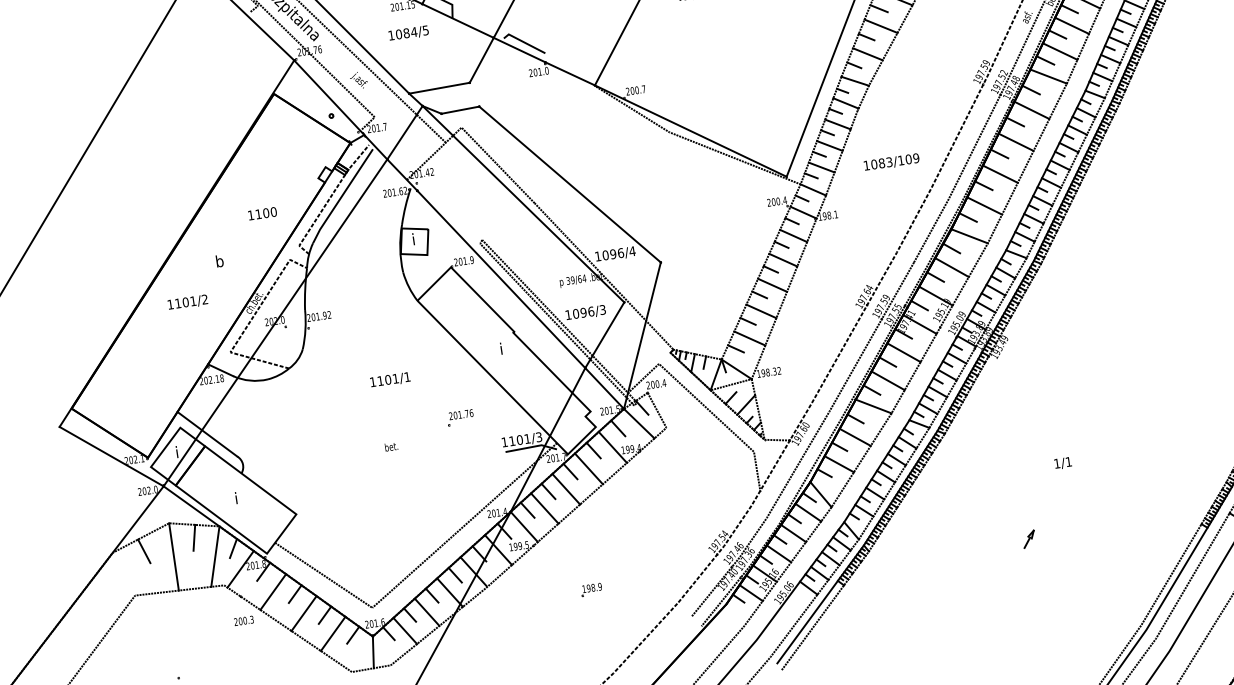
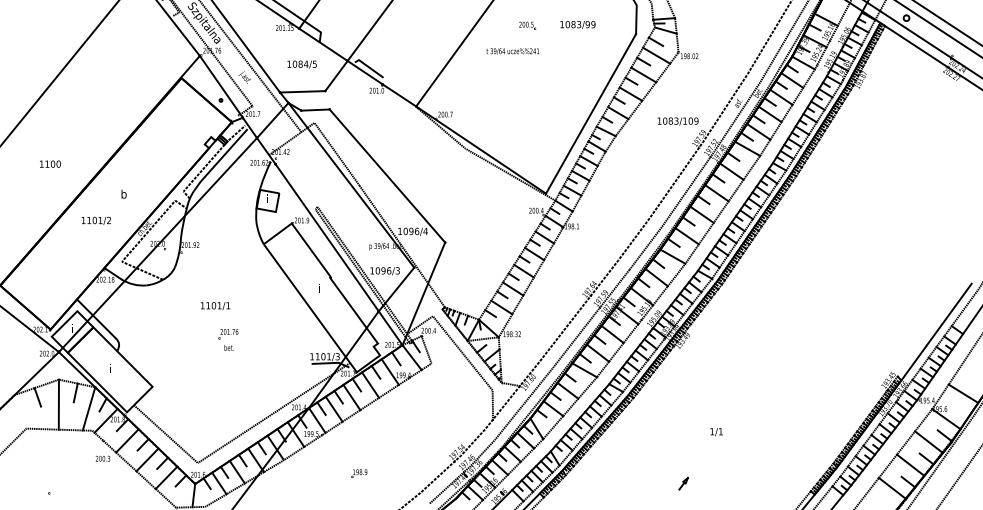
text: (407, 33) -> (301, 64), moved
text: (890, 162) -> (677, 121), moved
text: (262, 212) -> (50, 163), moved
text: (390, 380) -> (215, 306), moved
part: (460, 418) -> (228, 334), moved

